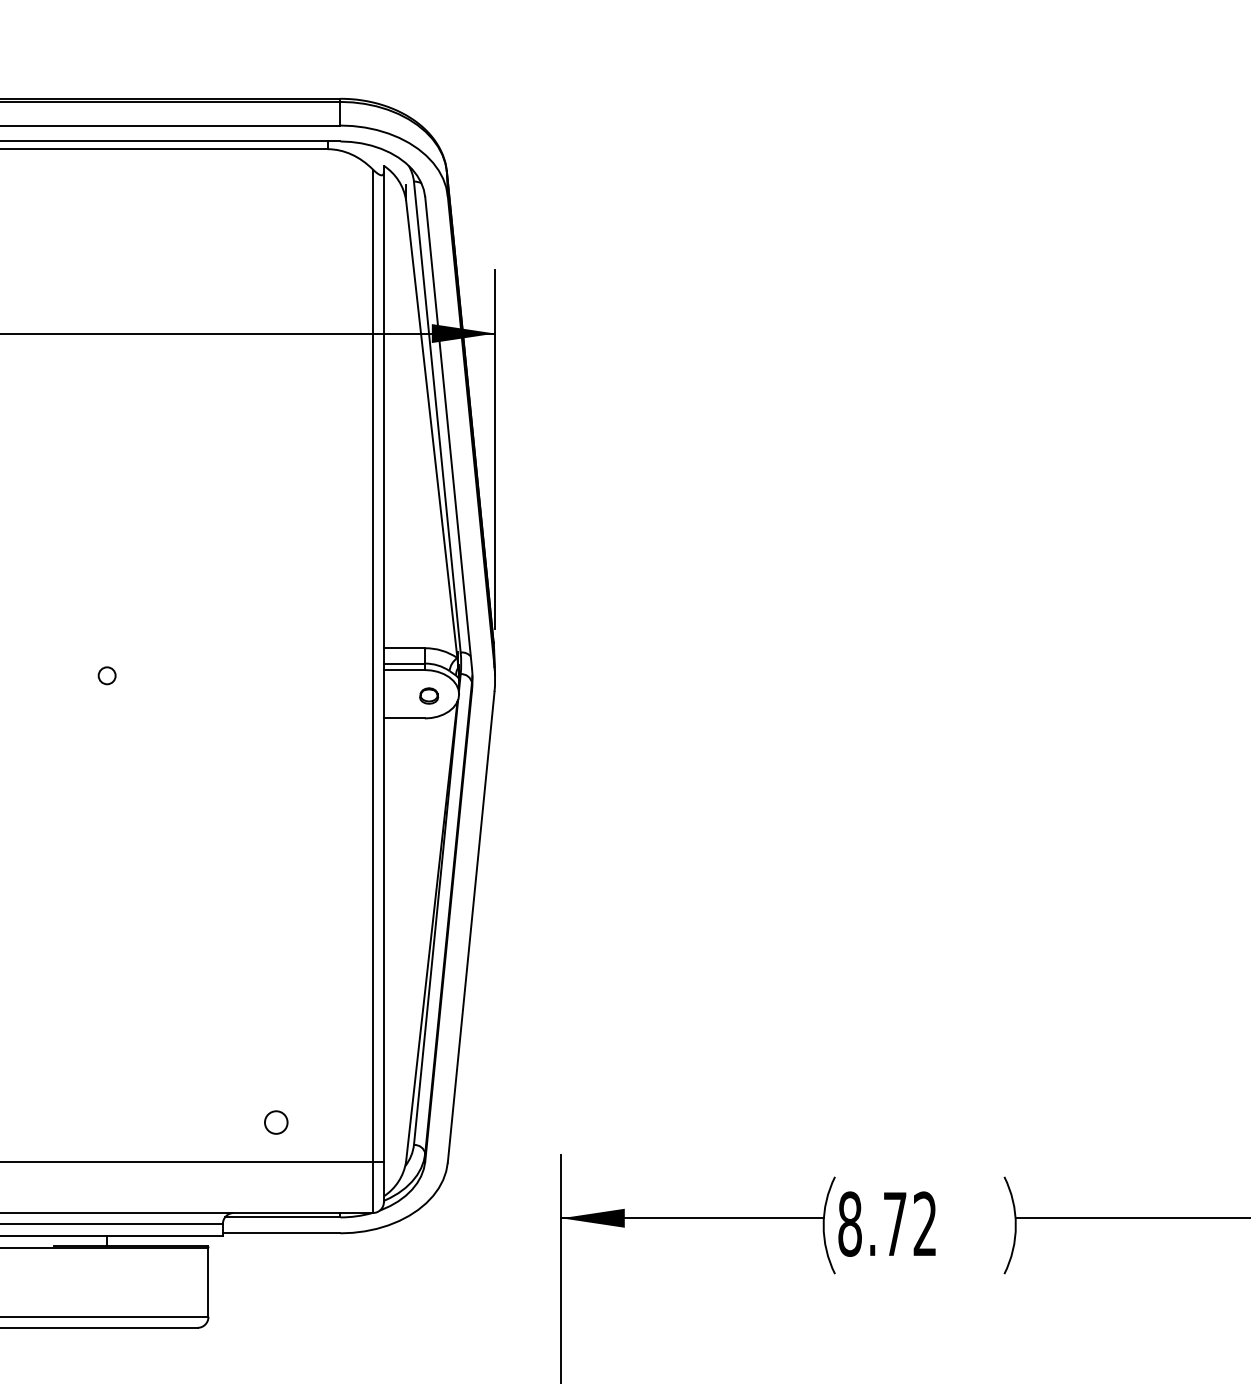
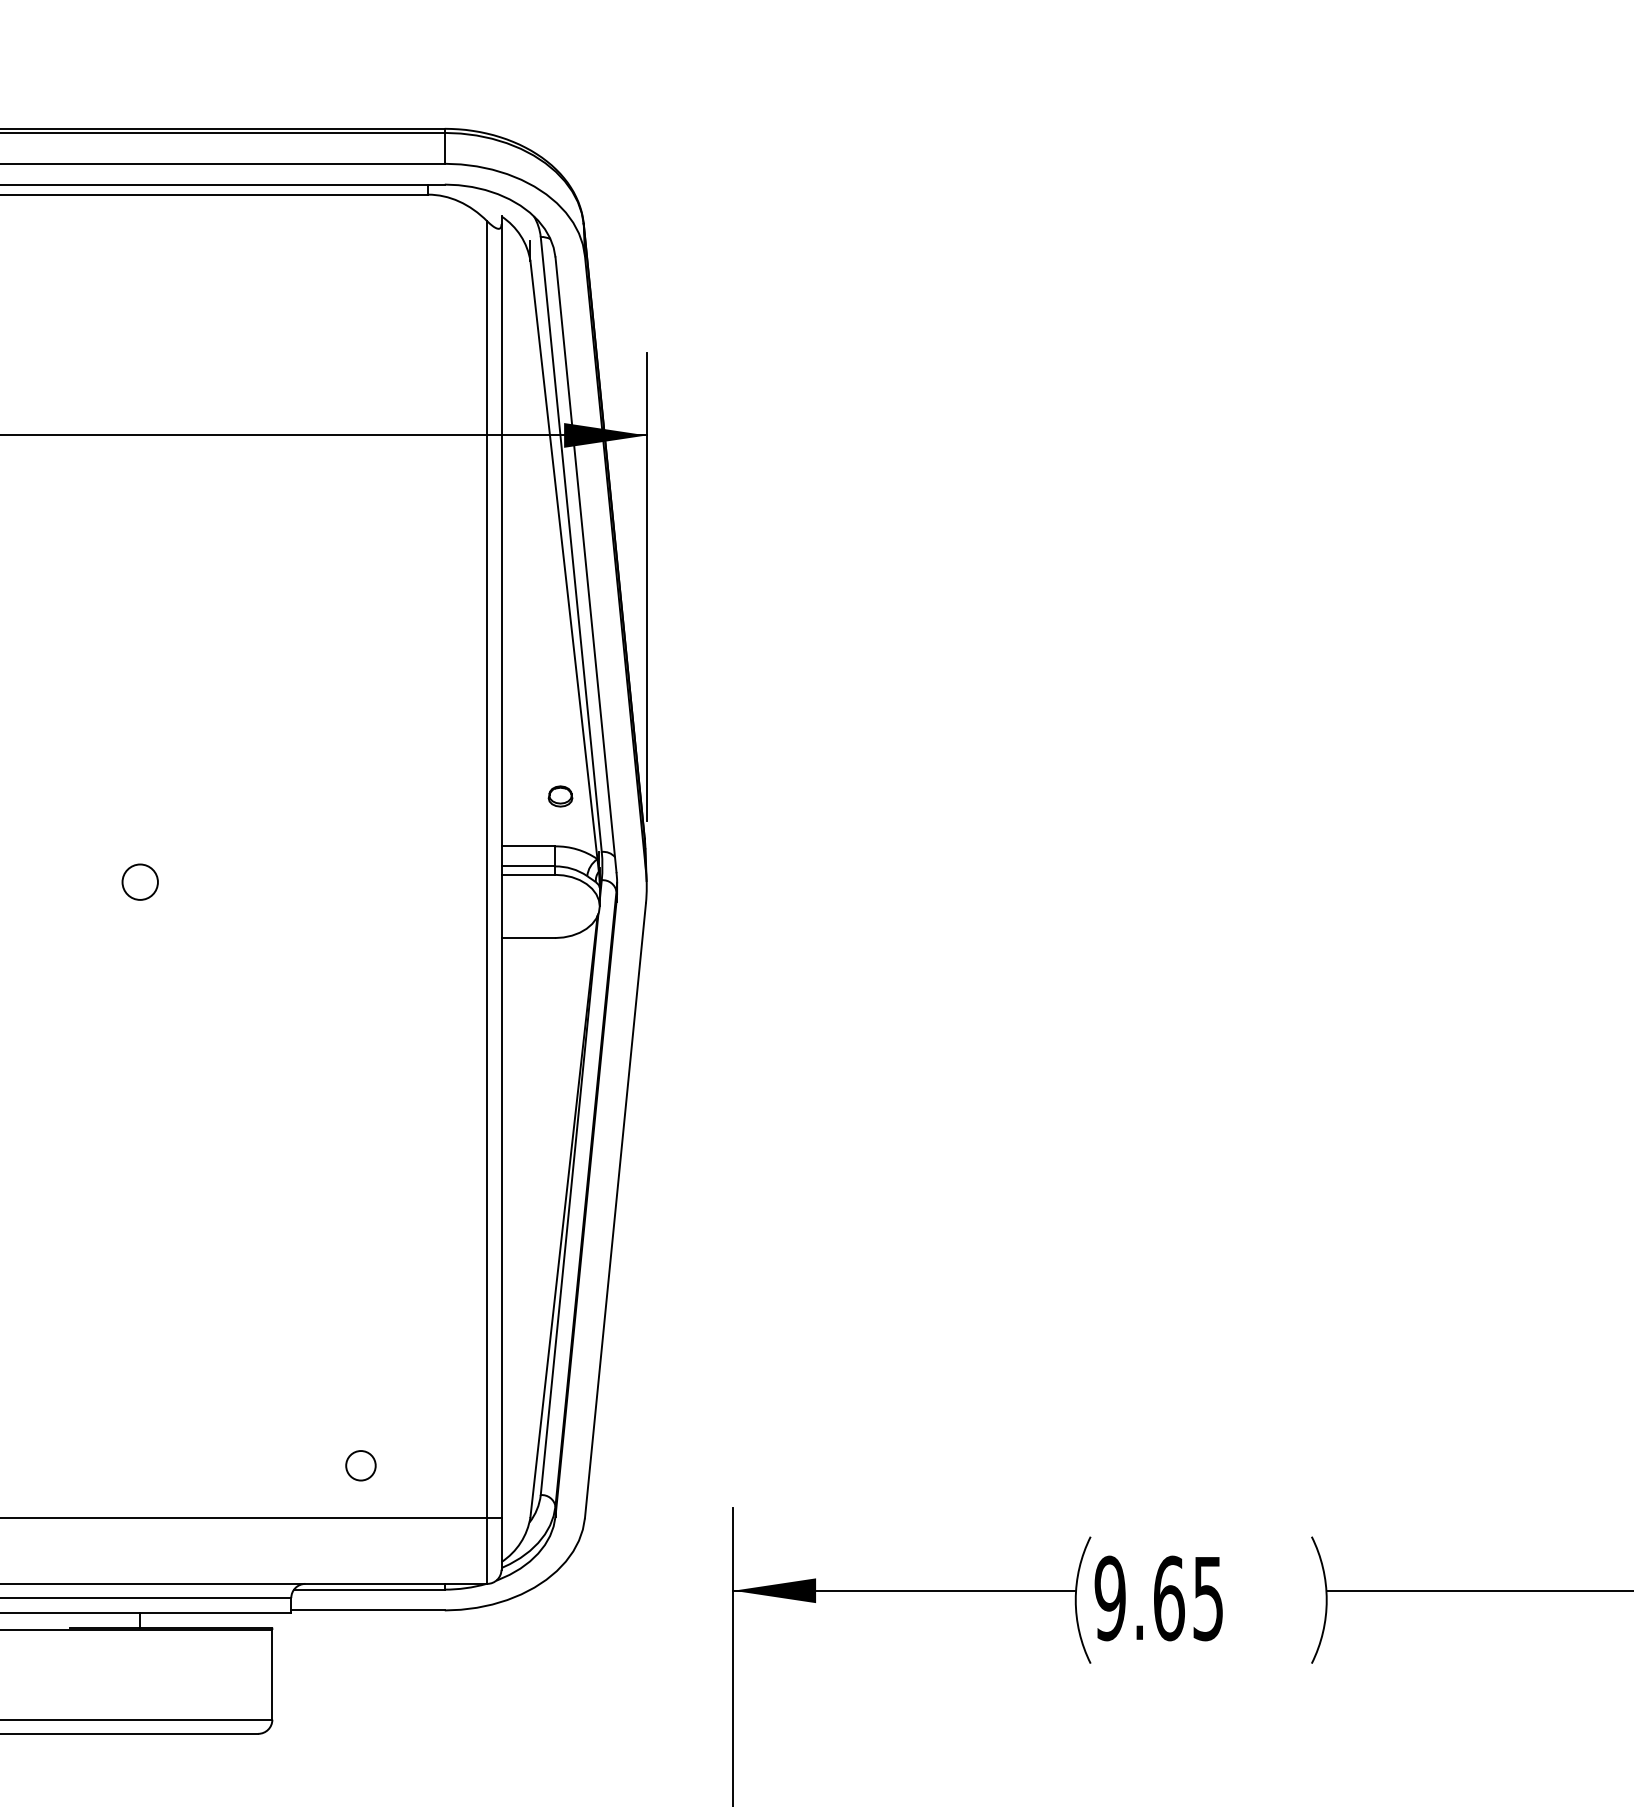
circle: (106, 675) -> (139, 881), size x1.6
part: (429, 695) -> (561, 795), moved
text: (887, 1223) -> (1159, 1597), 8.72 -> 9.65

